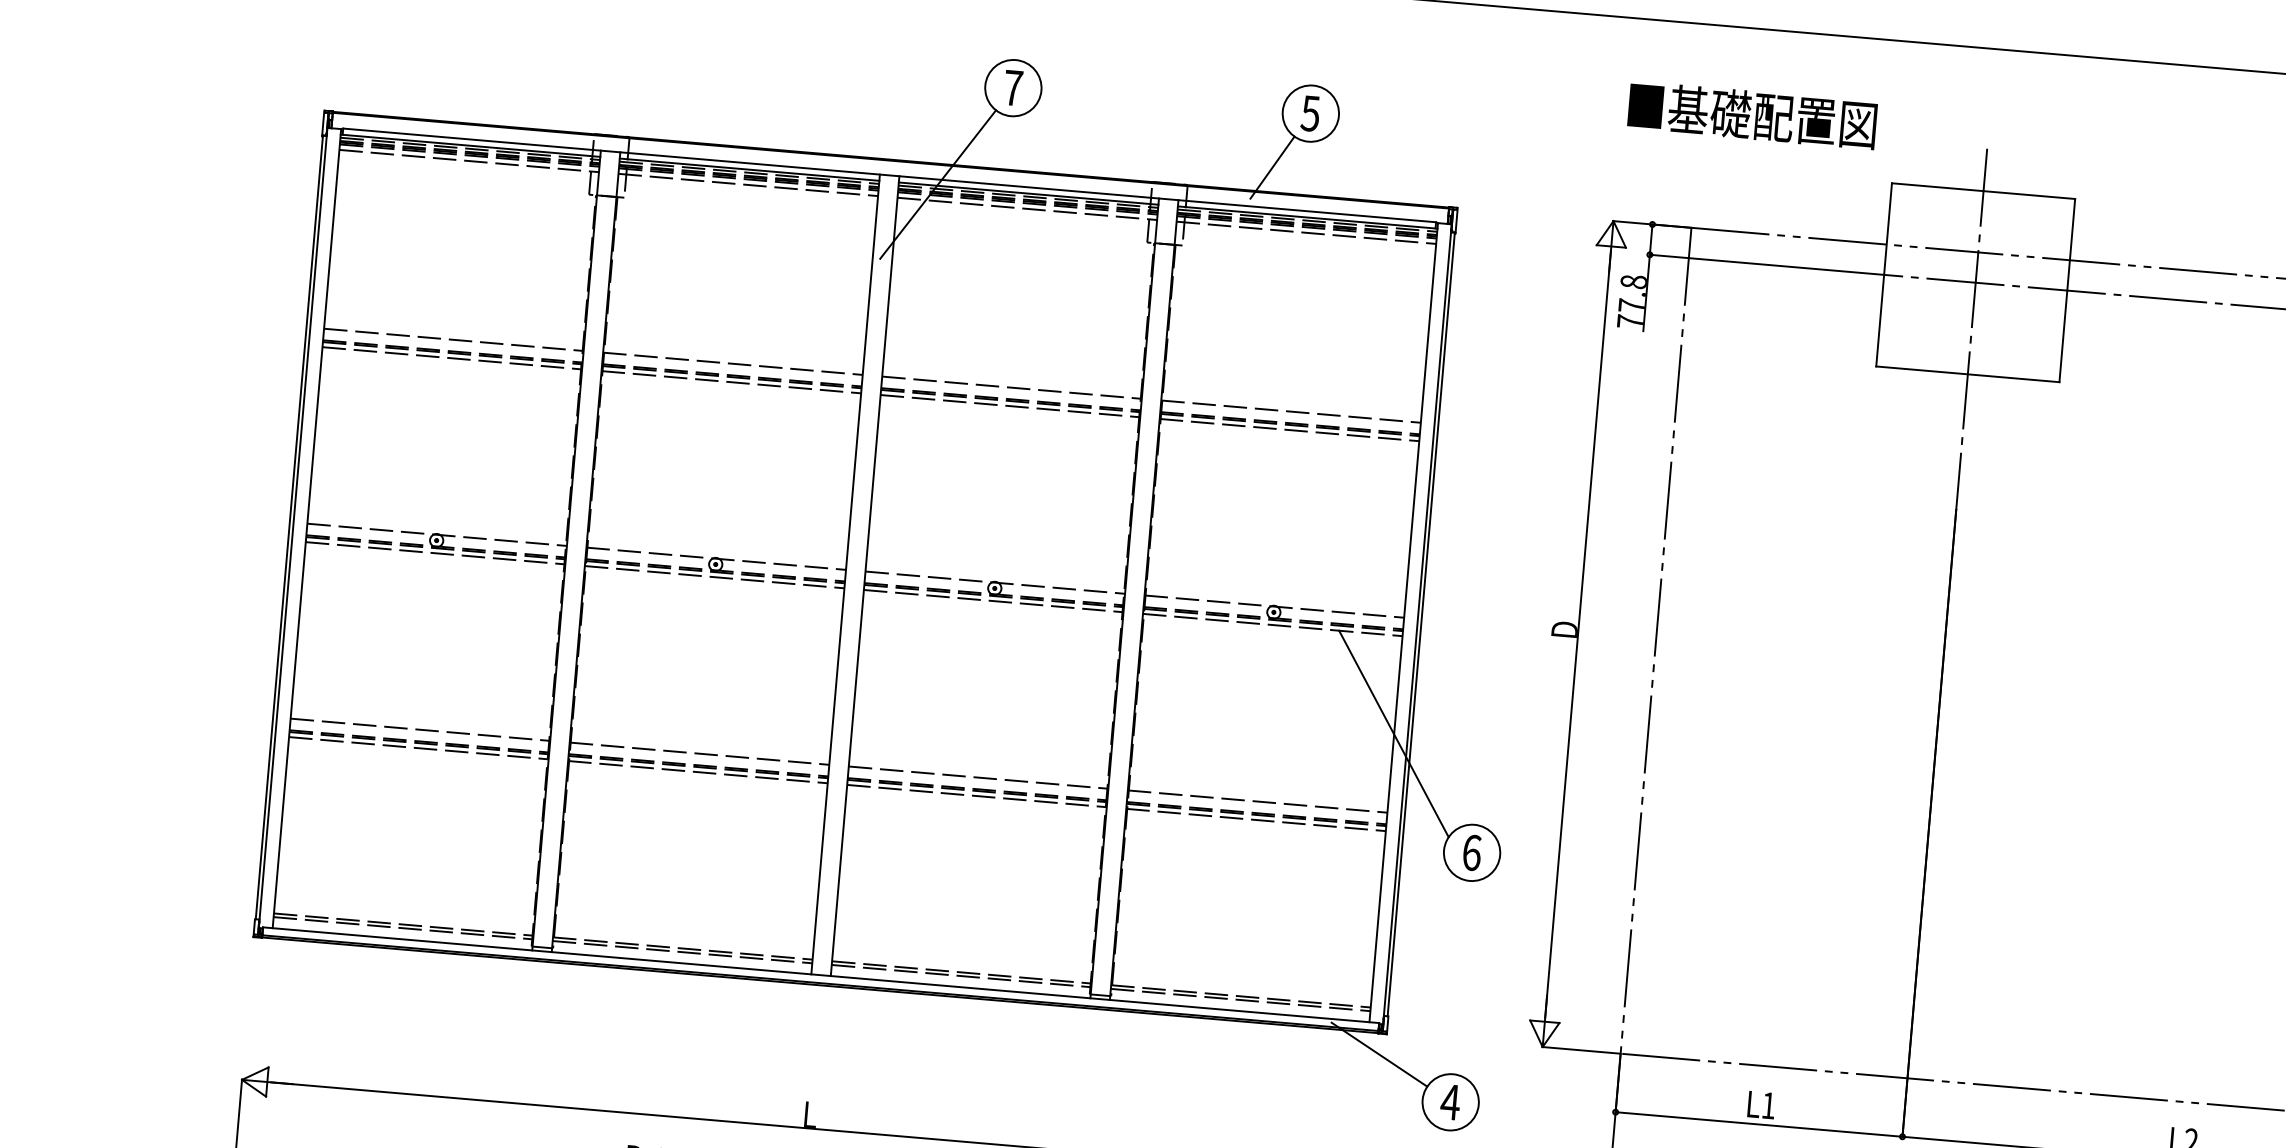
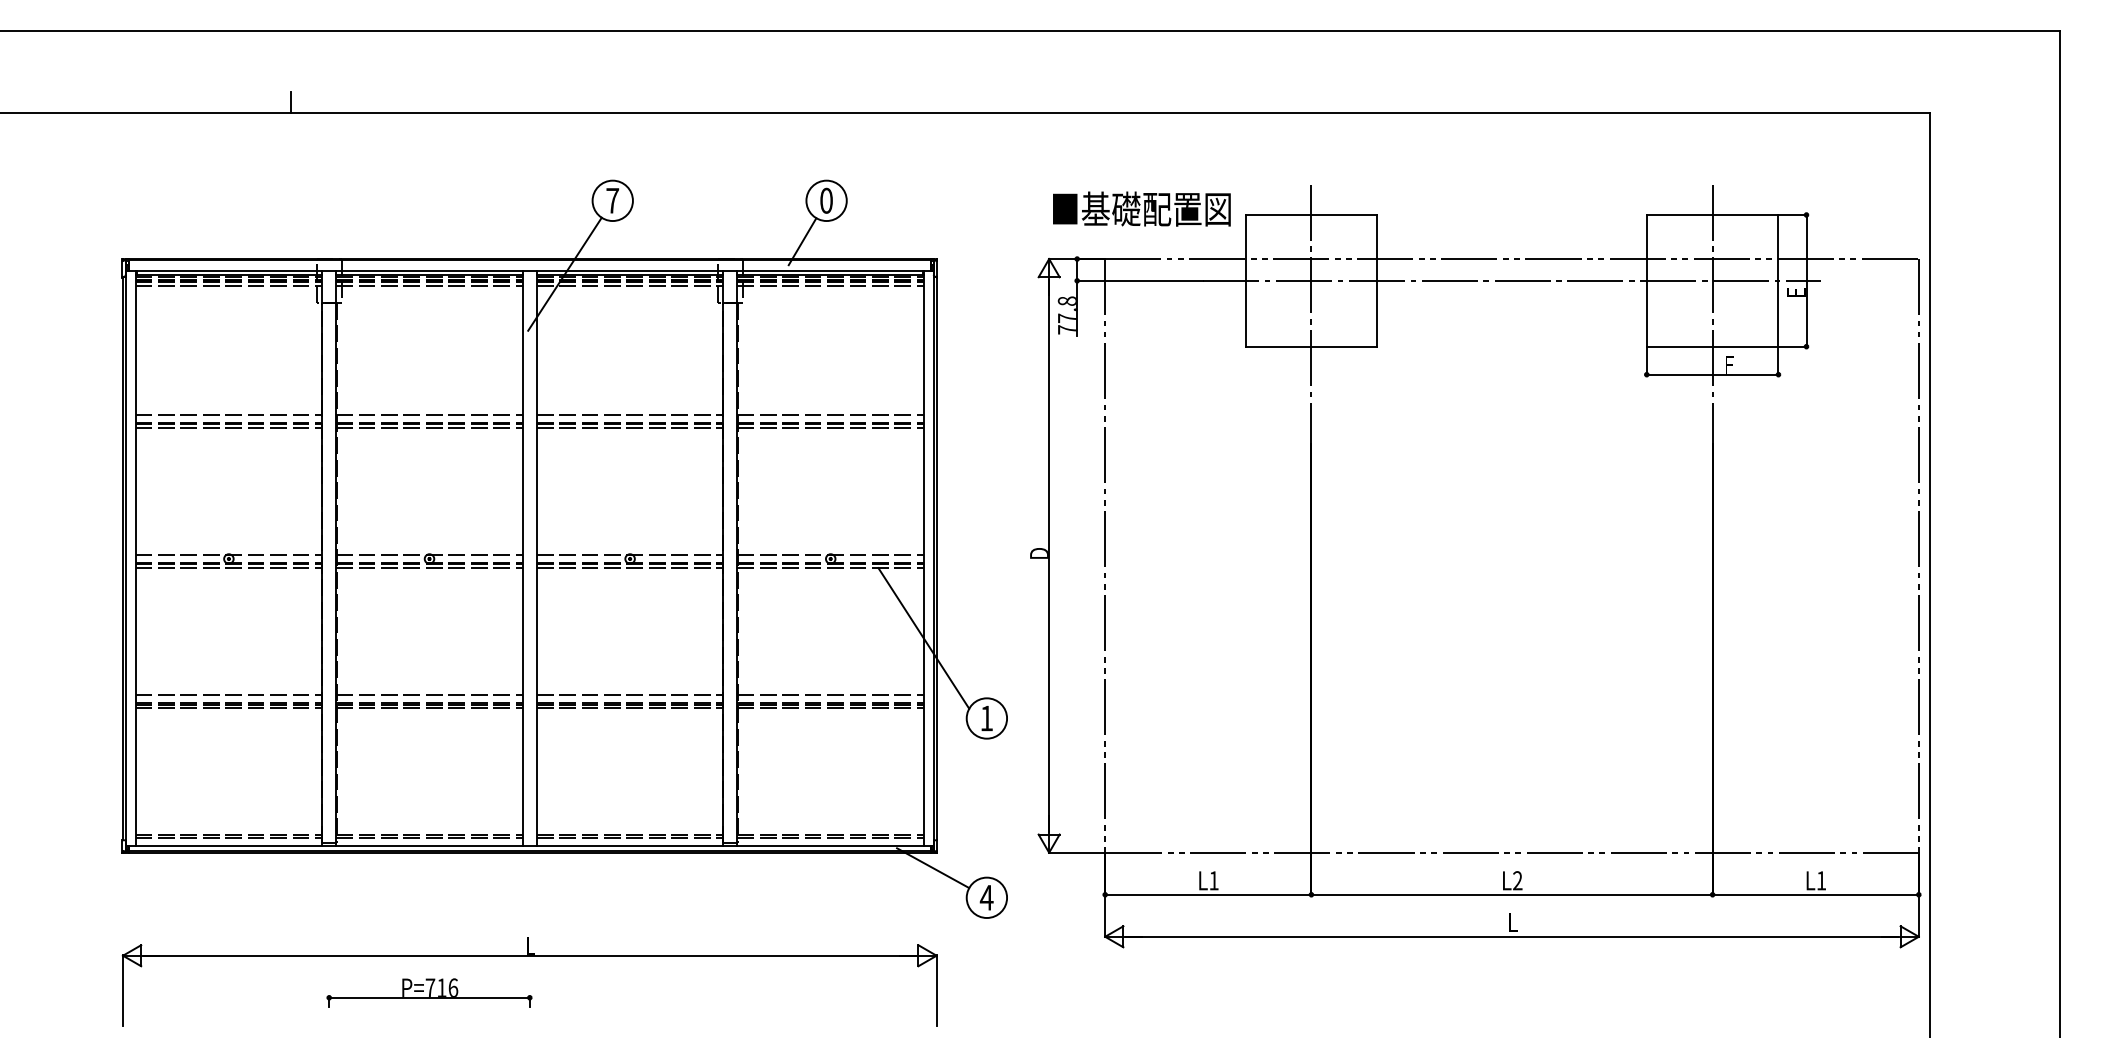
text: (1309, 113) -> (825, 200), 5 -> 0
text: (1752, 114) -> (1141, 208), moved
text: (1471, 852) -> (986, 718), 6 -> 1

